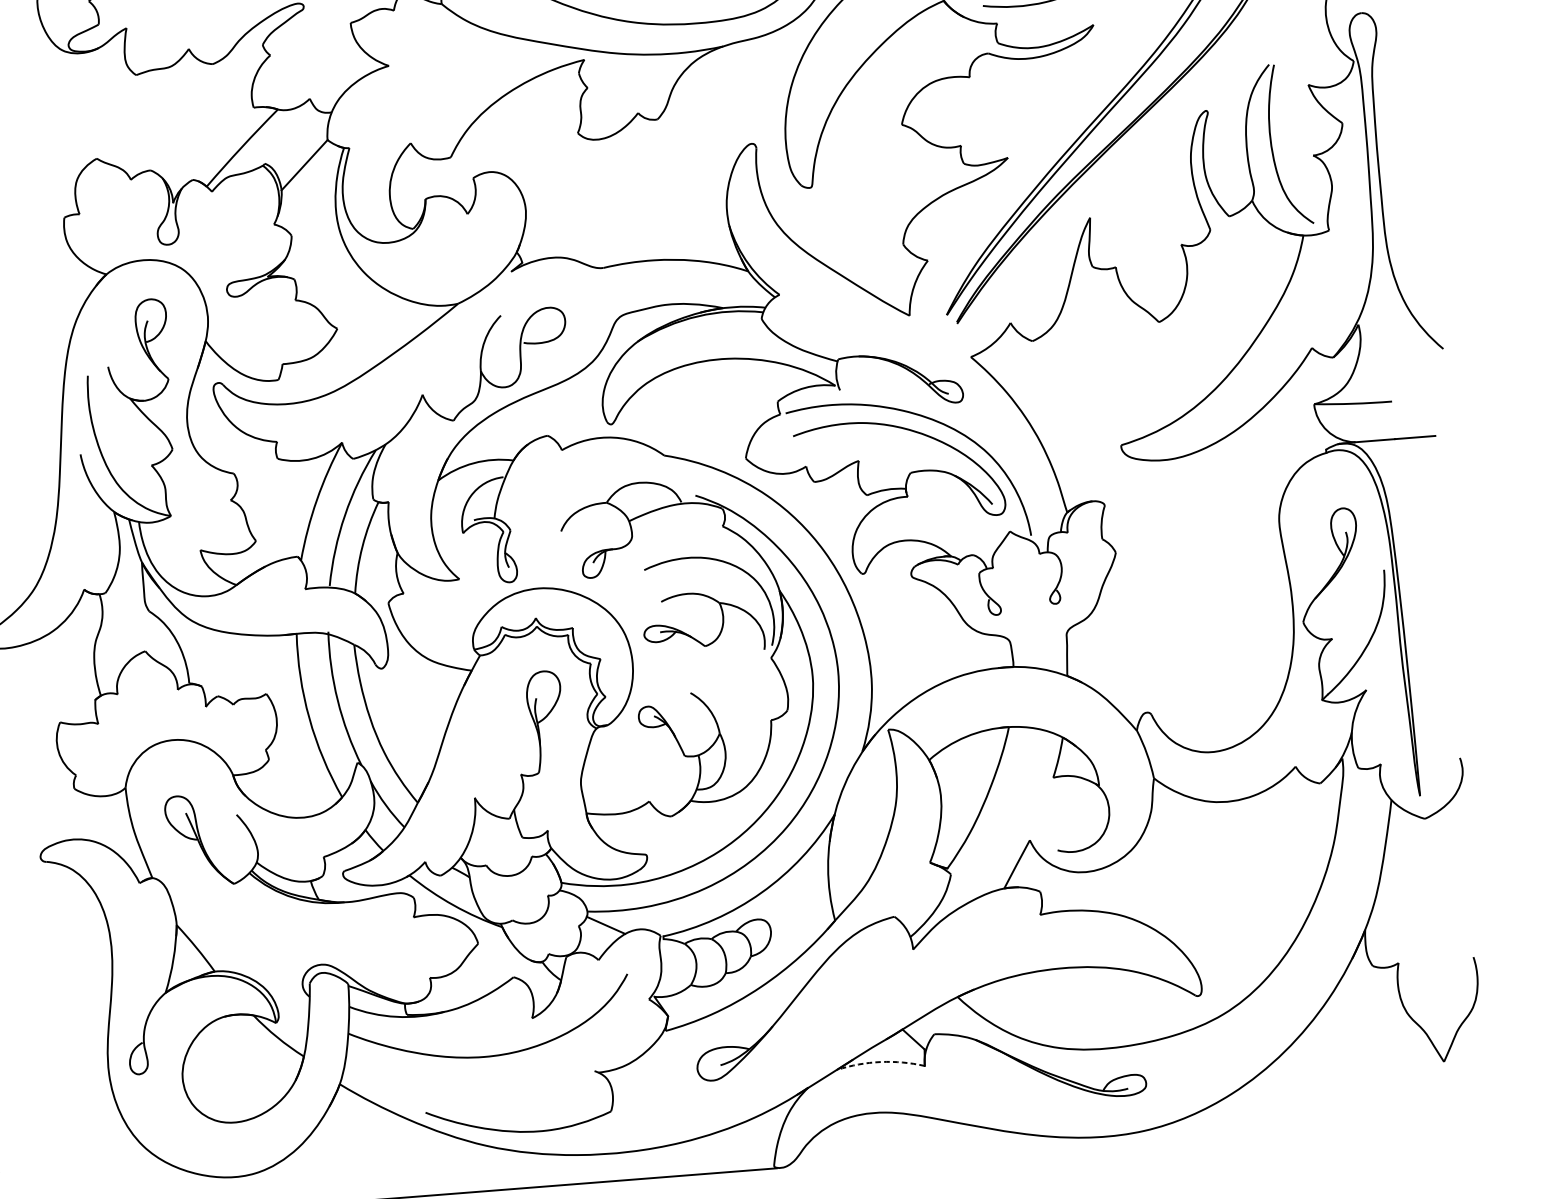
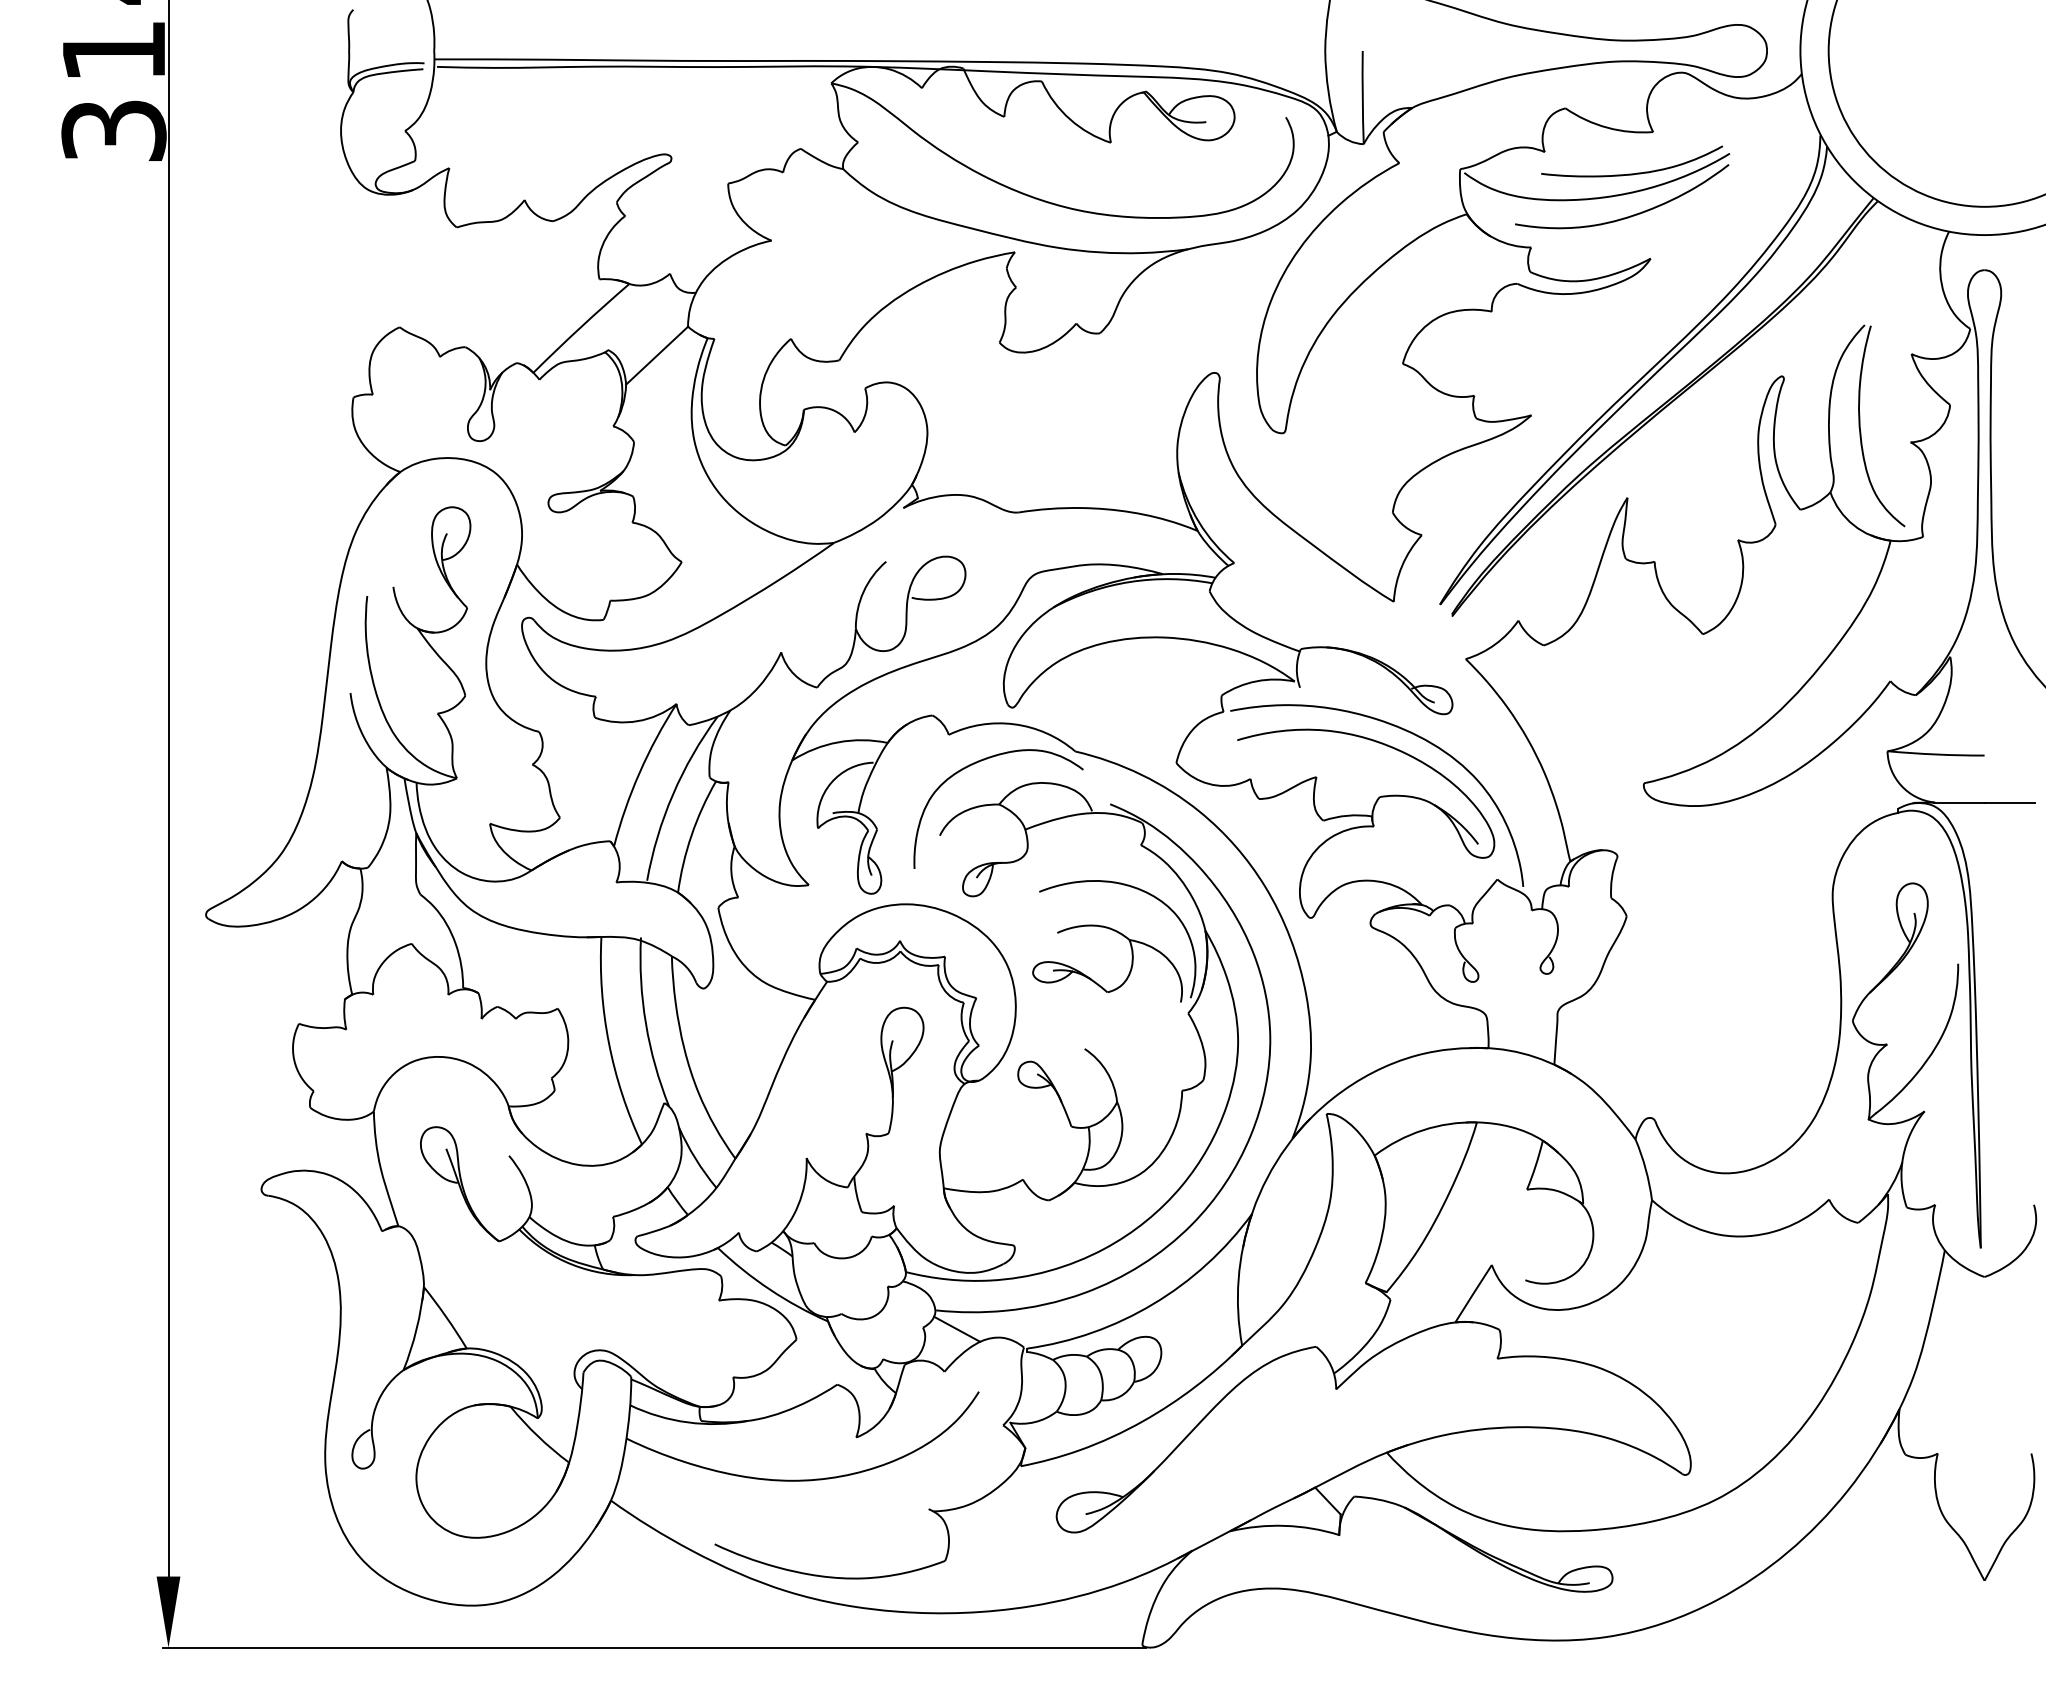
curve: (588, 470) -> (979, 762), added
arc: (880, 1061) -> (1284, 1525), dashed -> solid

